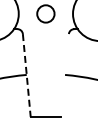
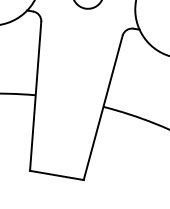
line: (26, 75) -> (35, 96), dashed -> solid
line: (64, 75) -> (102, 107), added

